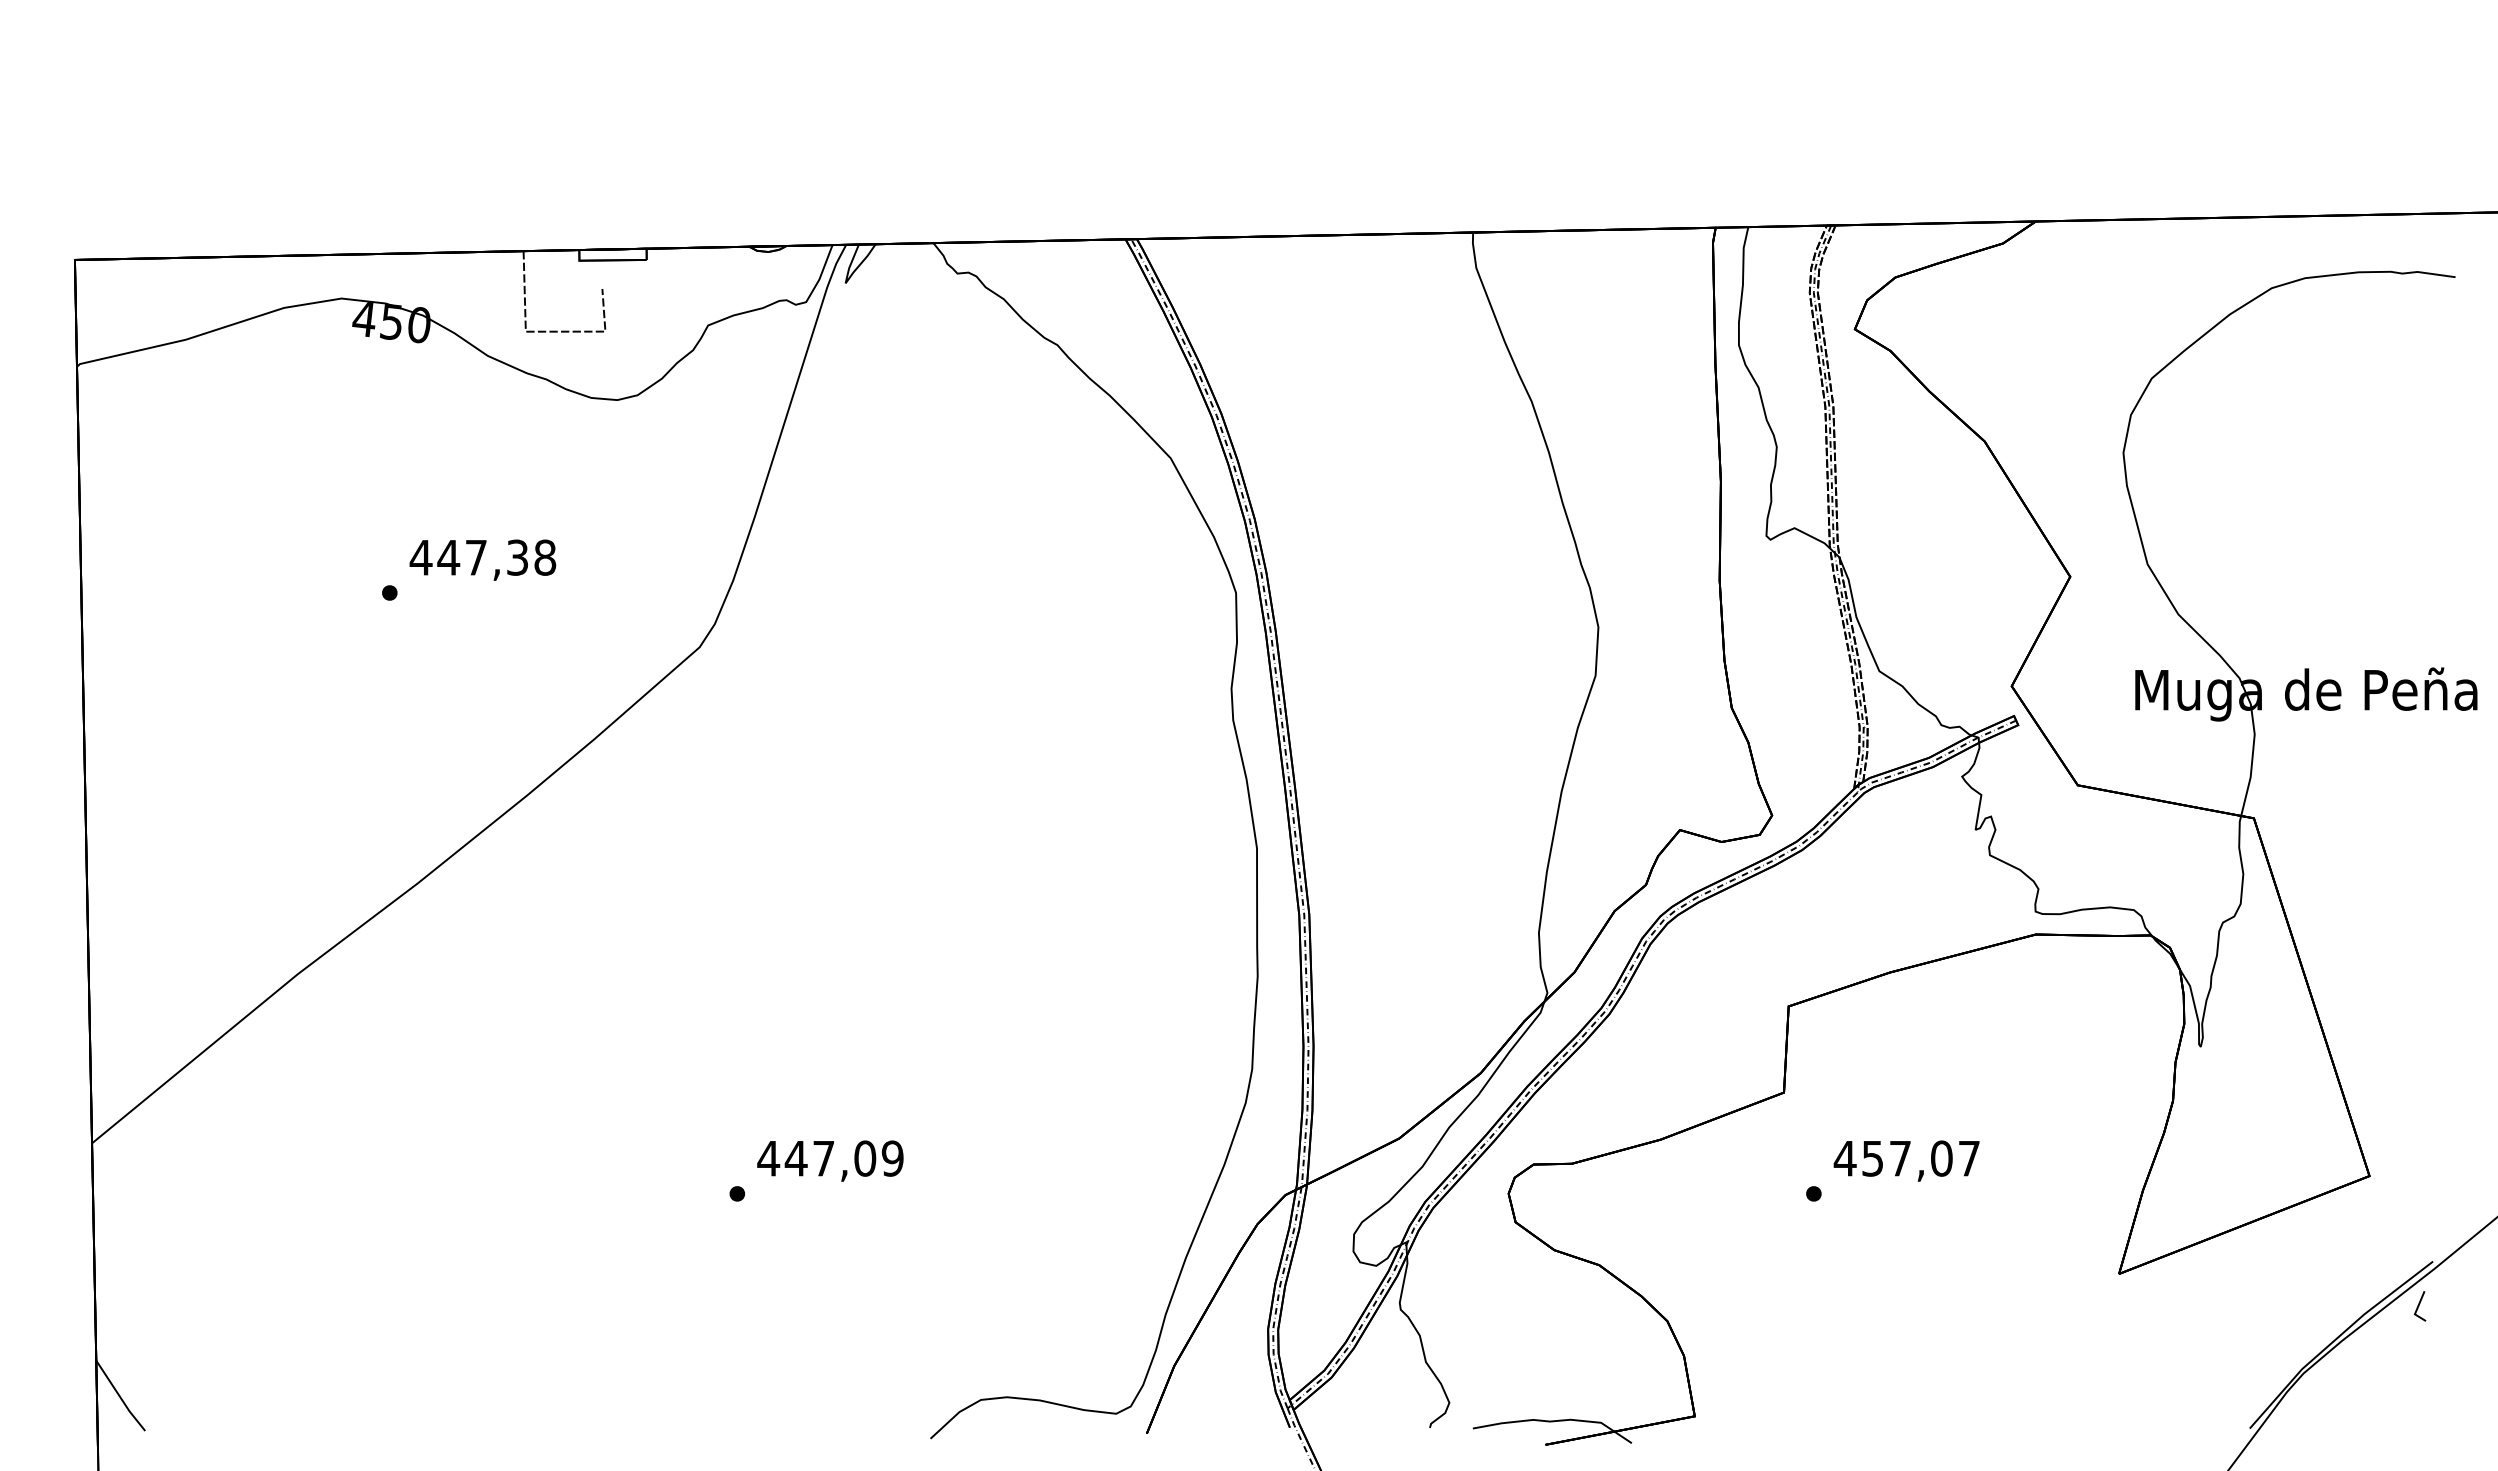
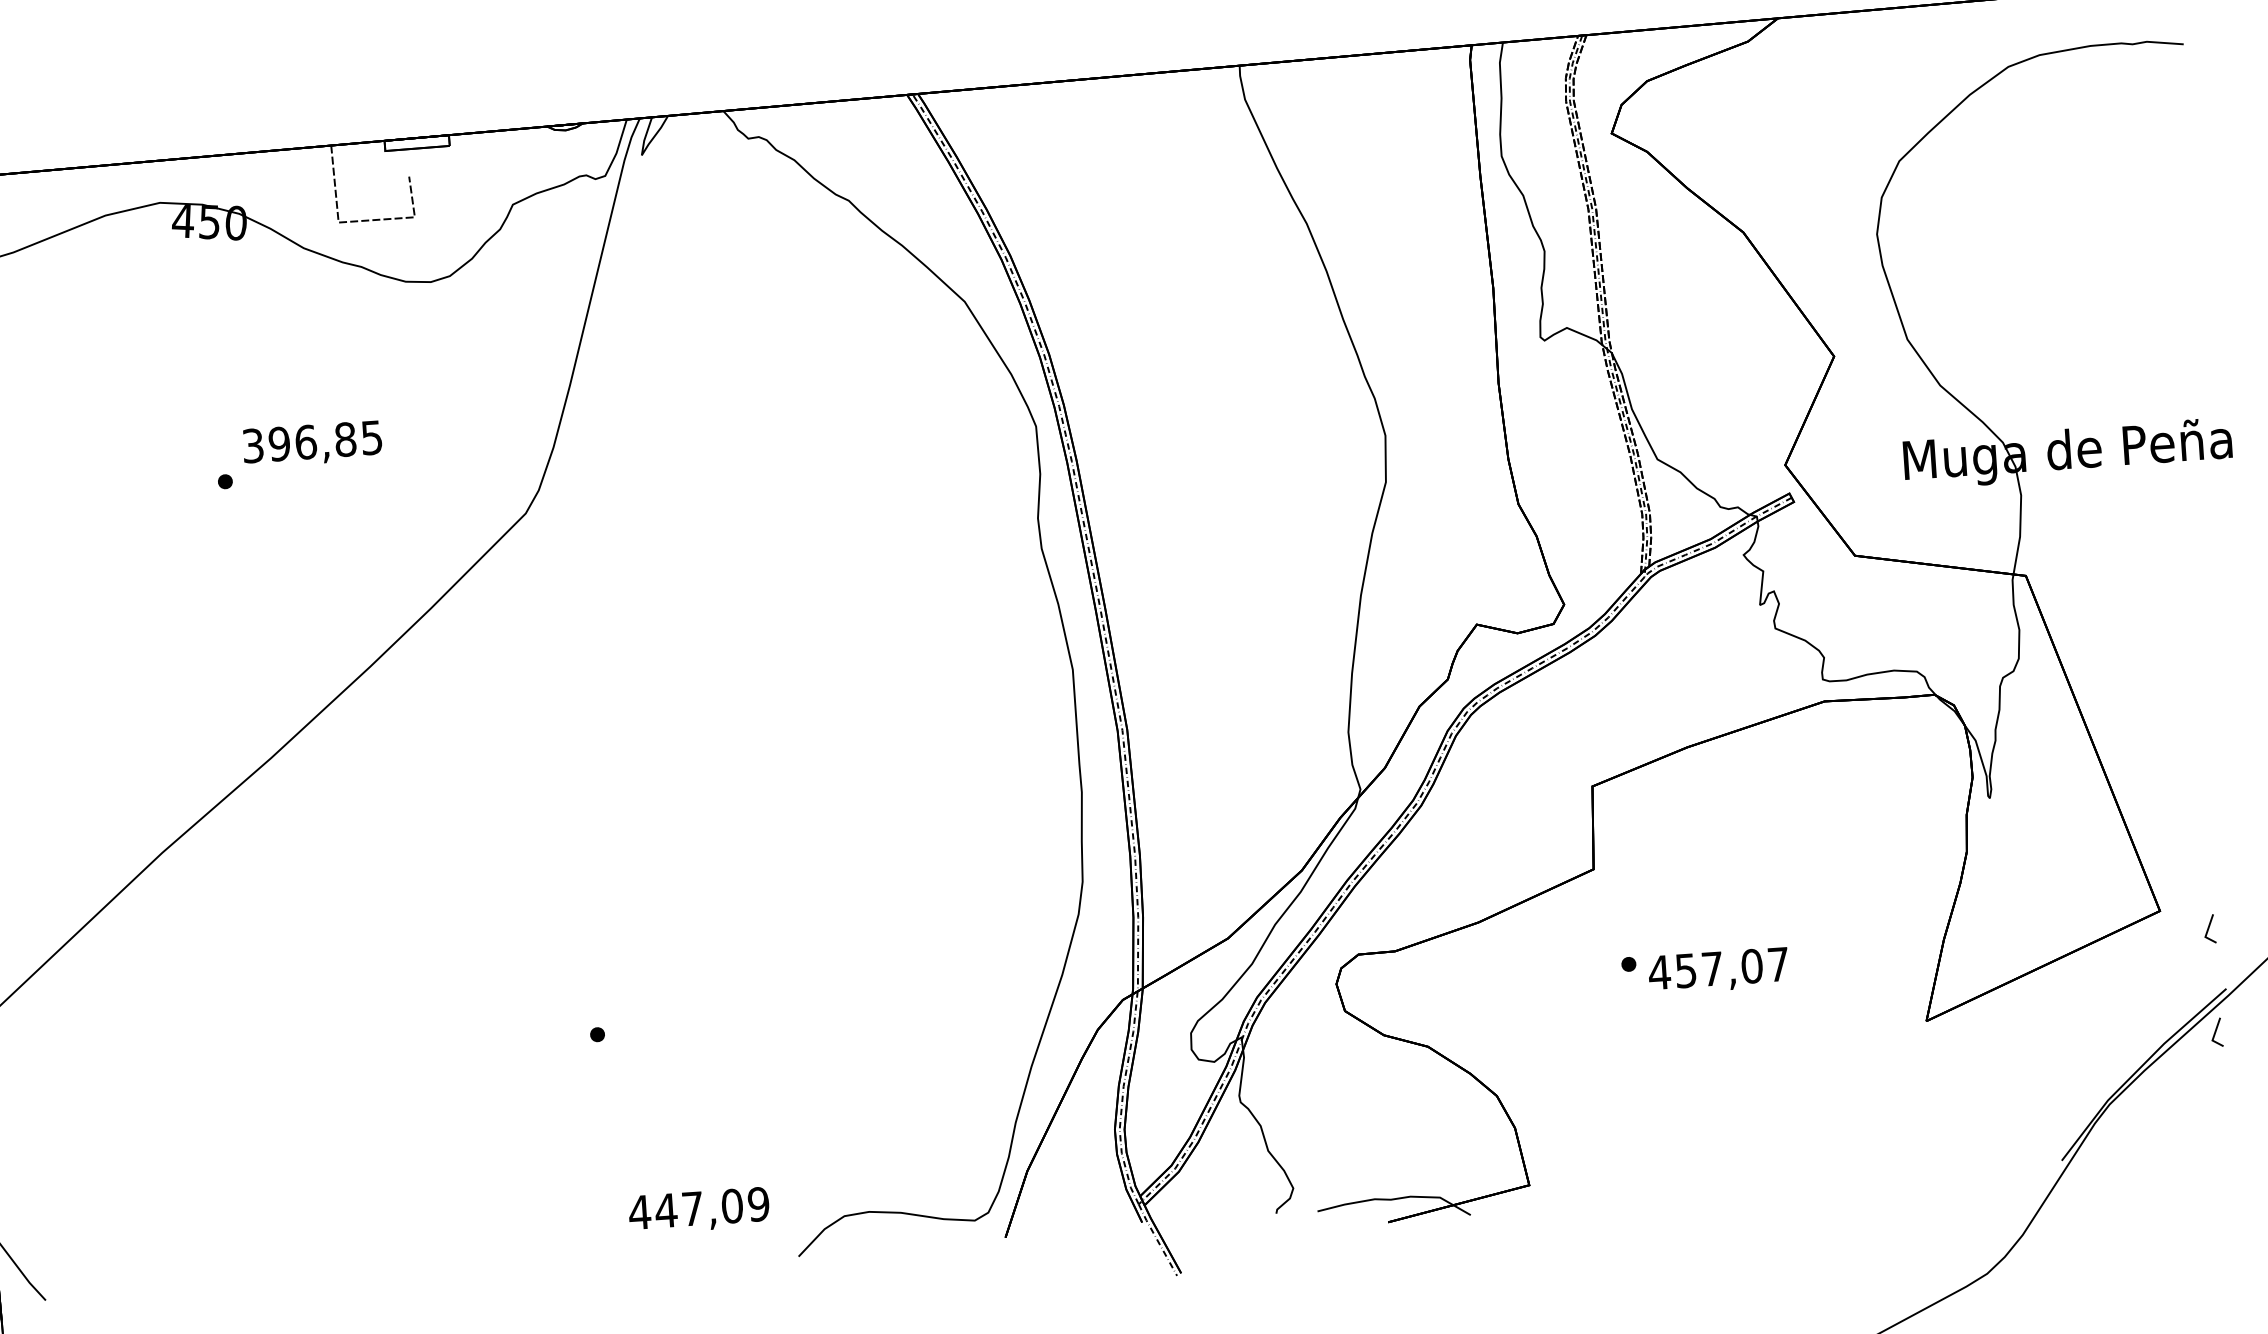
text: (482, 557) -> (311, 441), 447,38 -> 396,85
text: (830, 1160) -> (699, 1210), moved
text: (1906, 1160) -> (1718, 970), moved
line: (2419, 1198) -> (2209, 929), added

